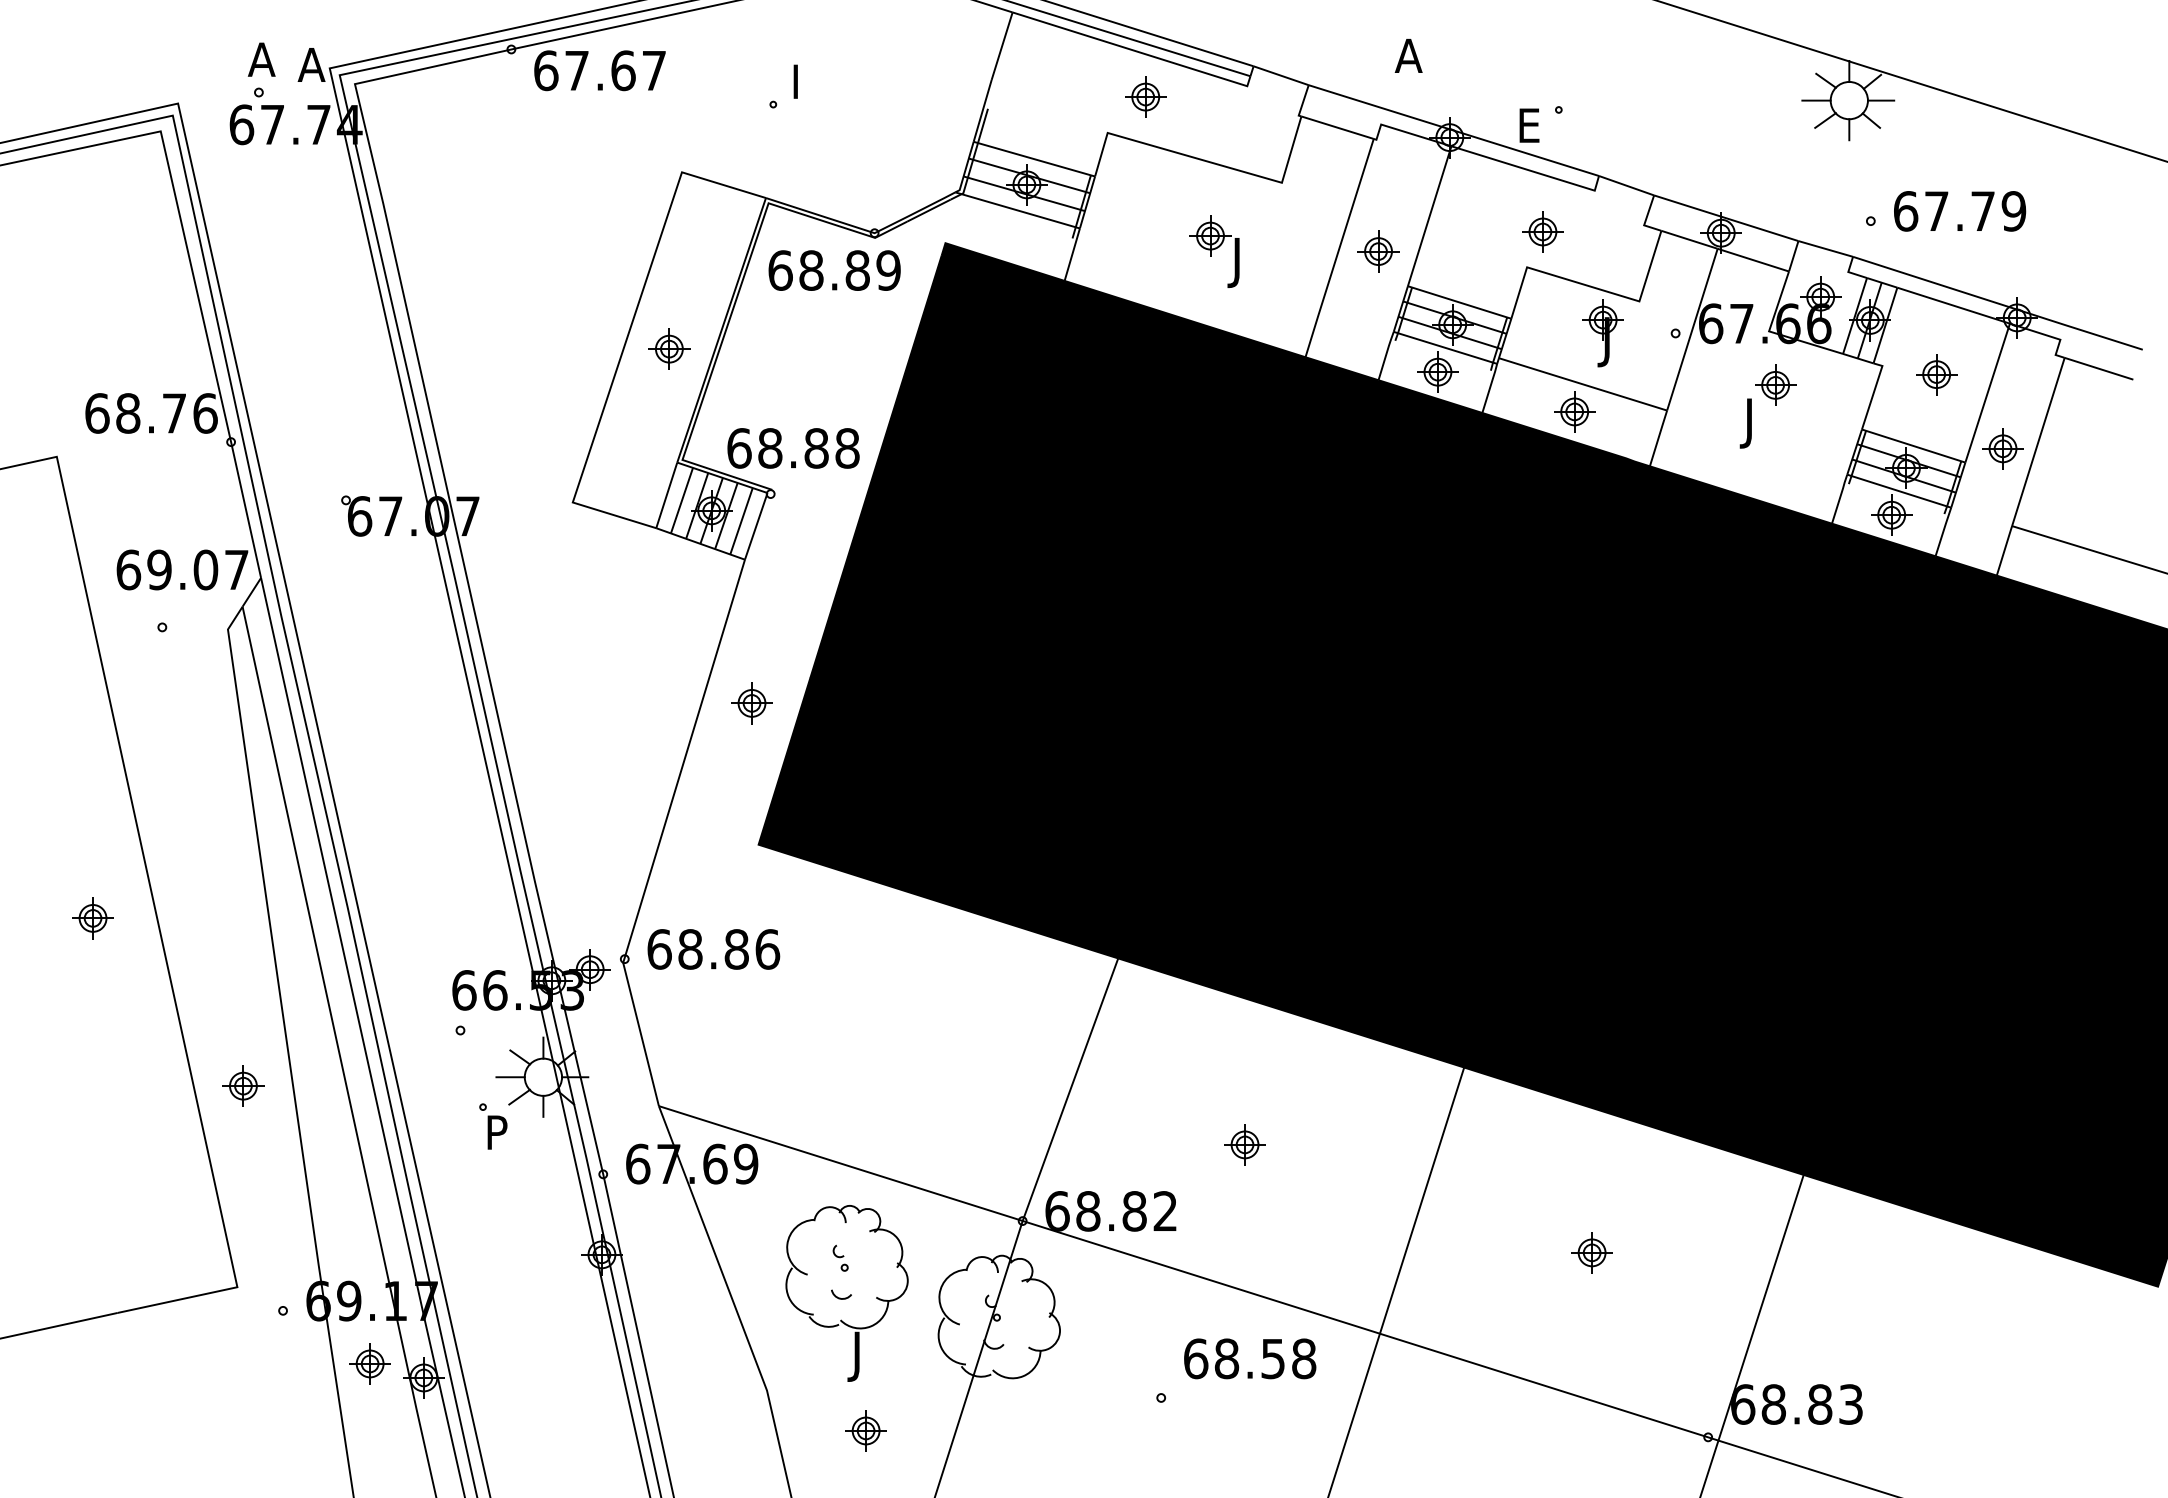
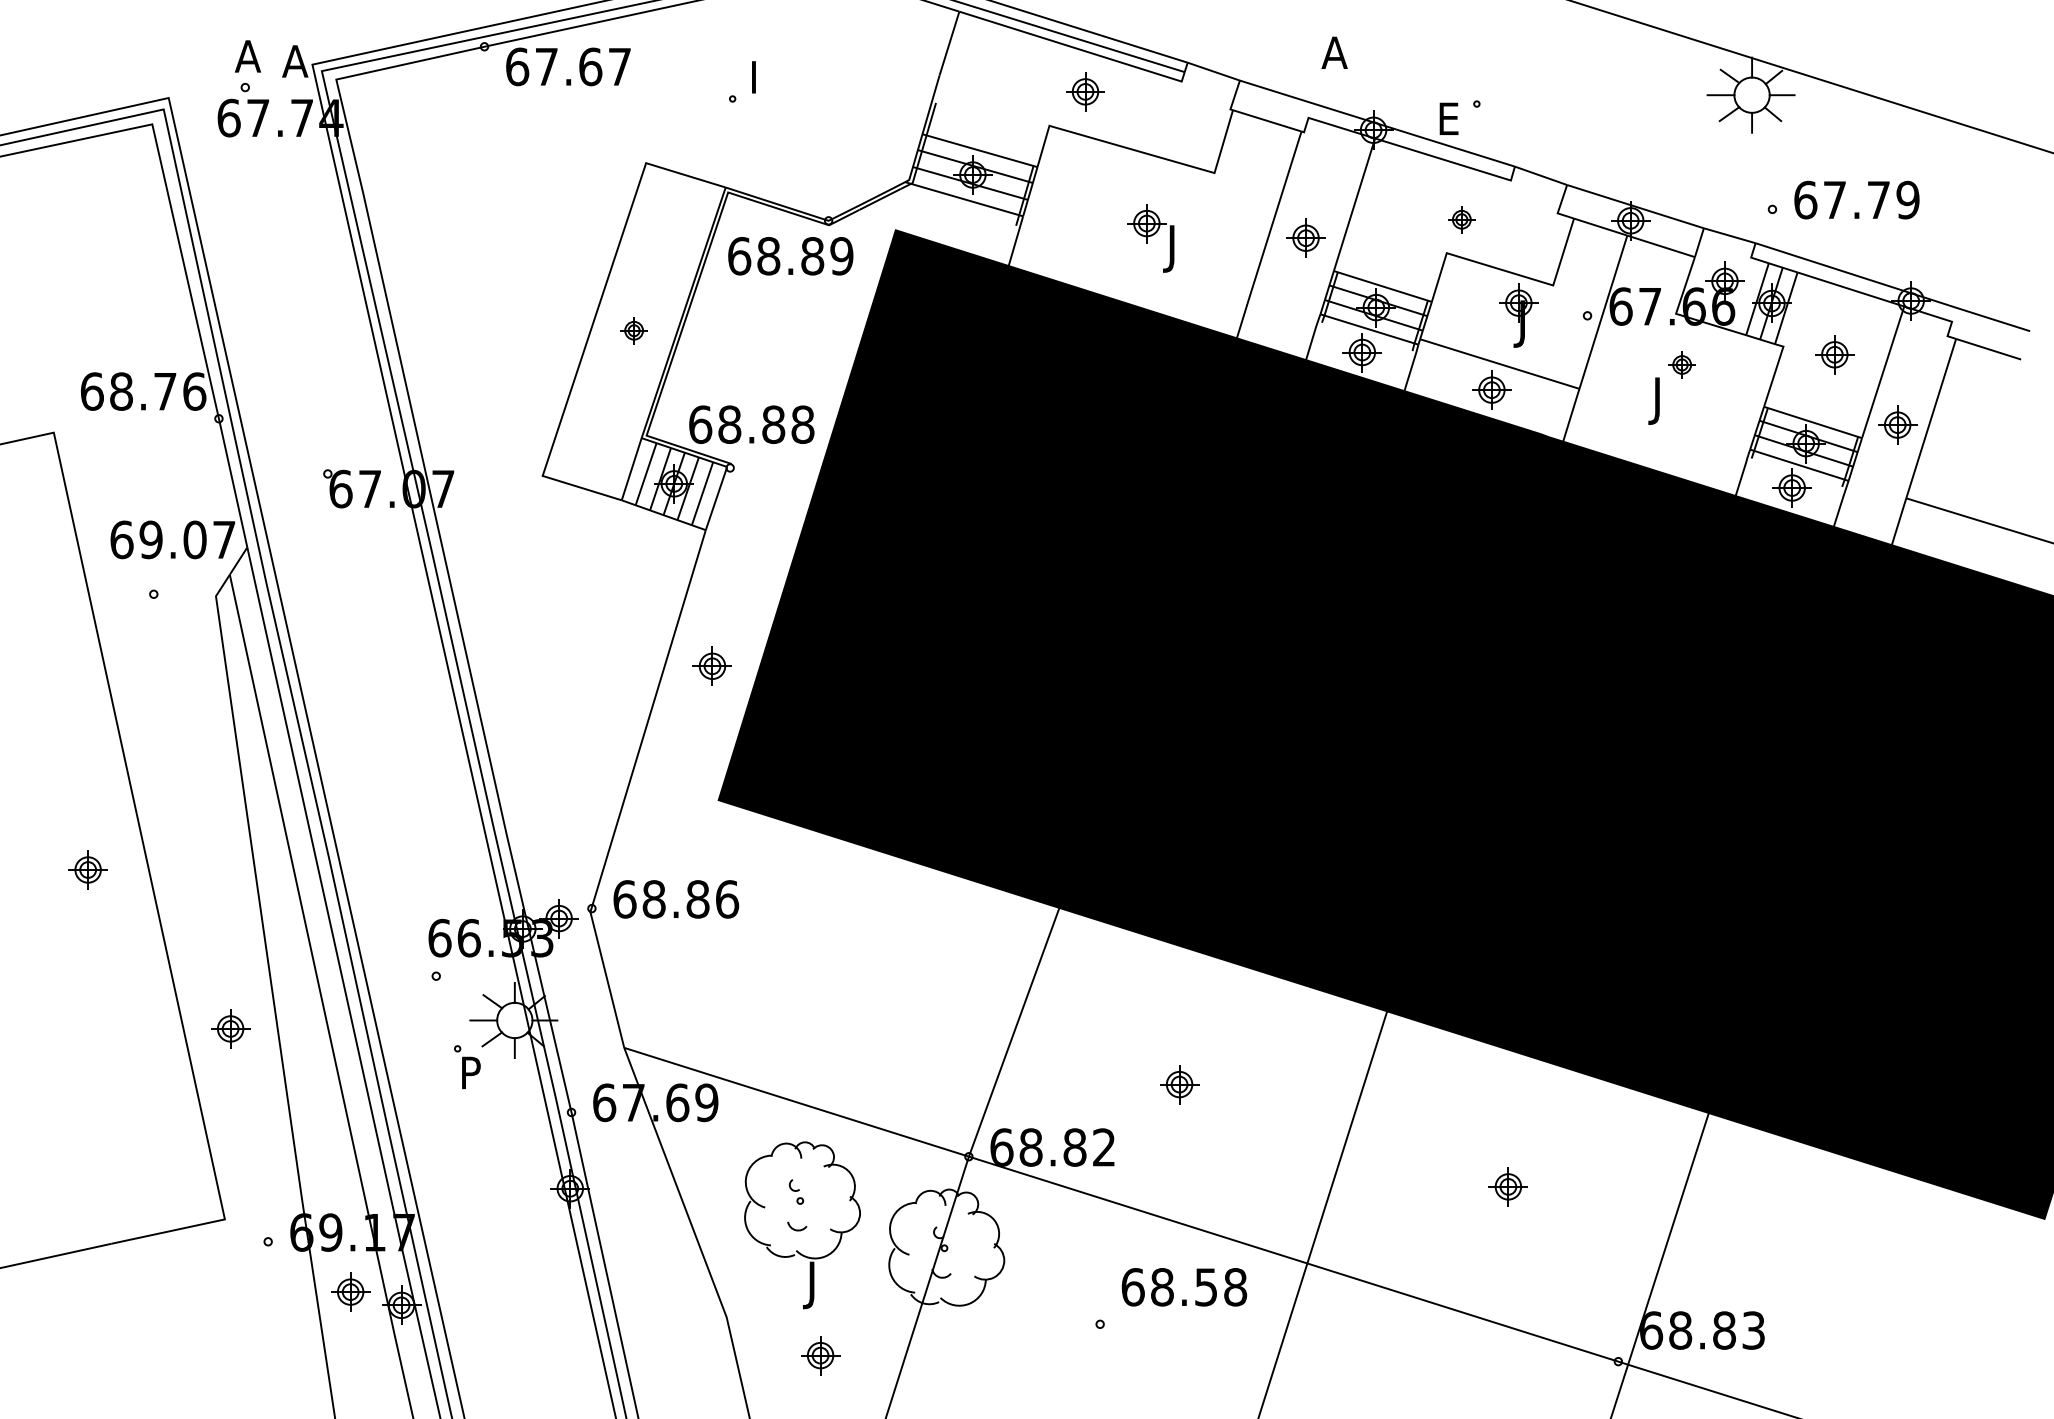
part: (1542, 231) -> (1461, 219), size x0.7
part: (668, 348) -> (633, 330), size x0.7
part: (1774, 384) -> (1681, 364), size x0.7

